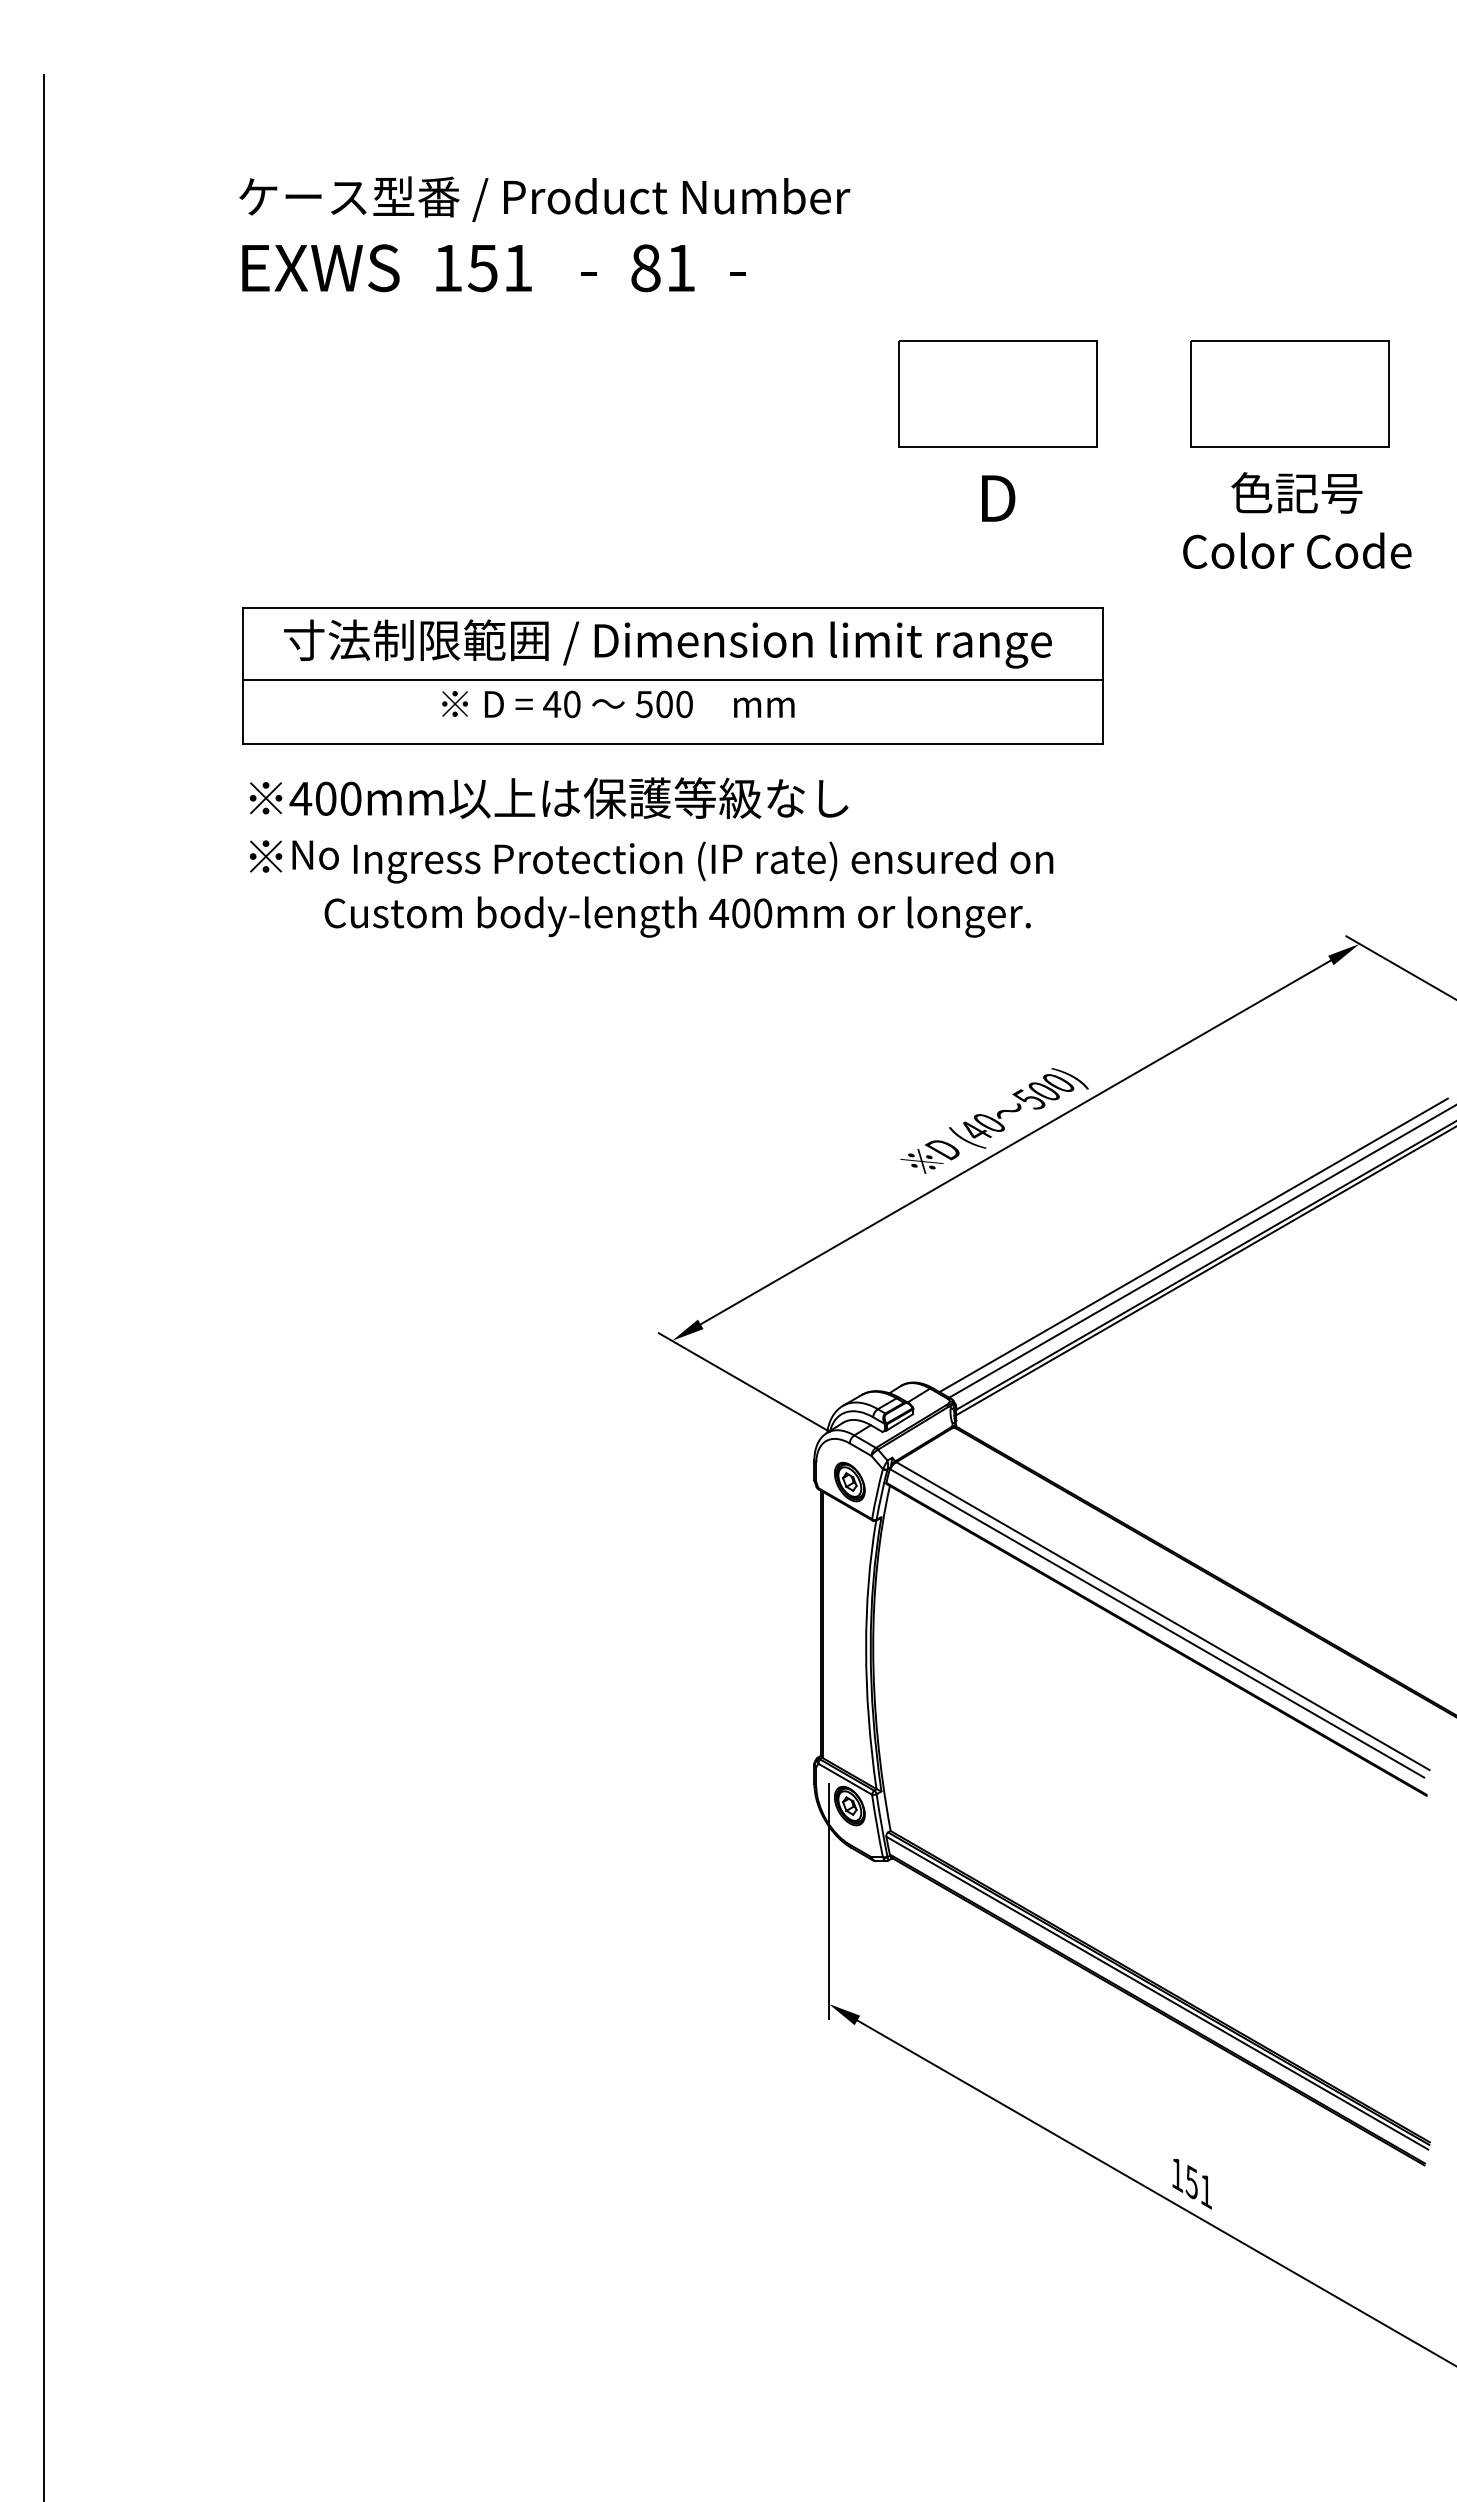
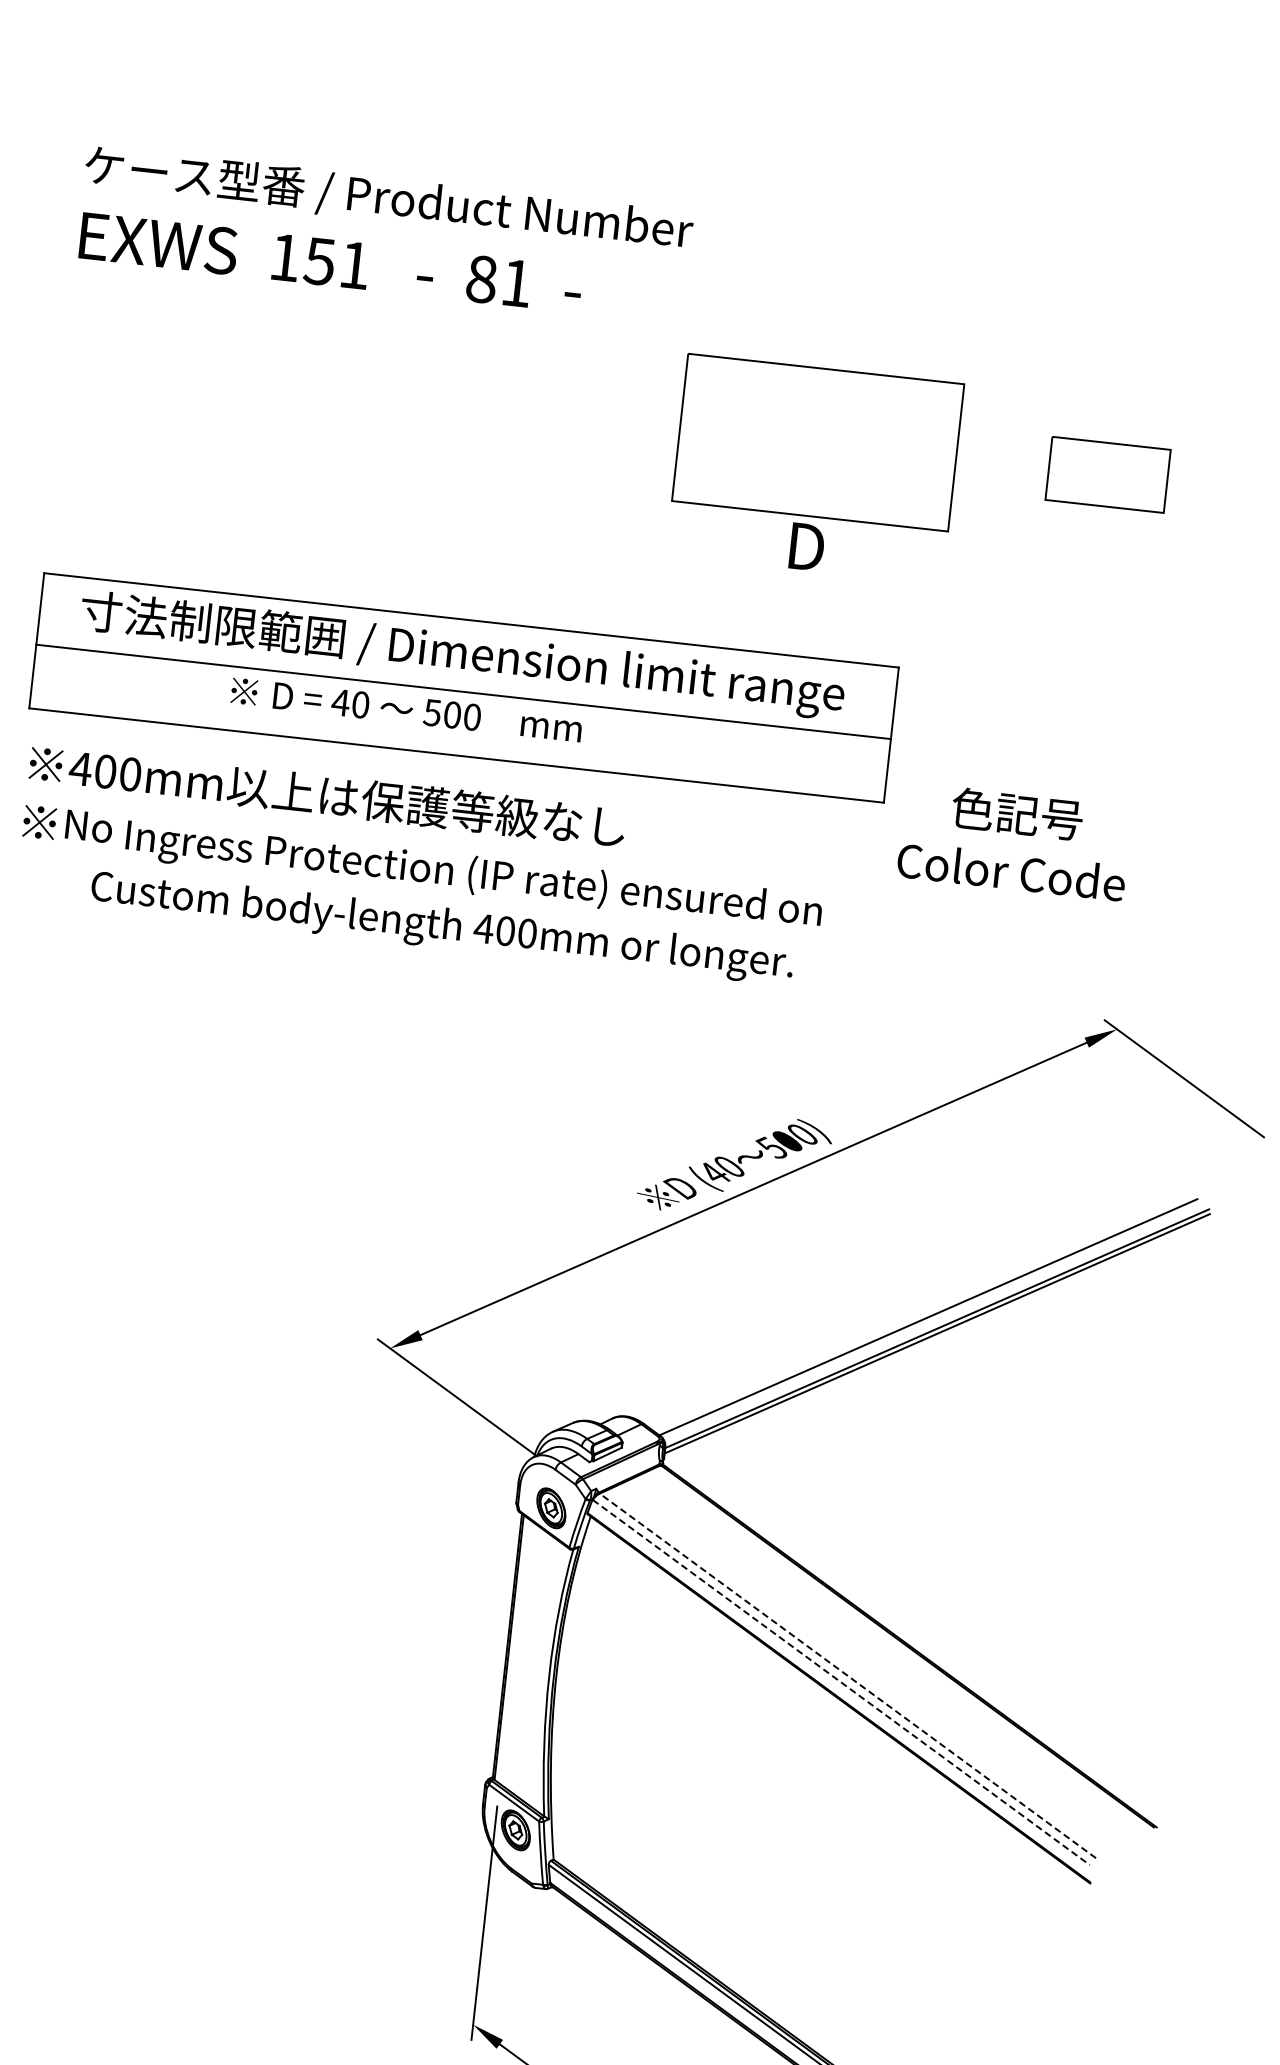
part: (997, 393) -> (817, 442), size x1.4
part: (1289, 393) -> (1107, 474), size x0.6
text: (1297, 520) -> (1014, 841), moved
line: (1193, 1245) -> (918, 1310), removed
line: (1163, 1616) -> (848, 1676), solid -> dashed
line: (1157, 1623) -> (841, 1682), solid -> dashed

